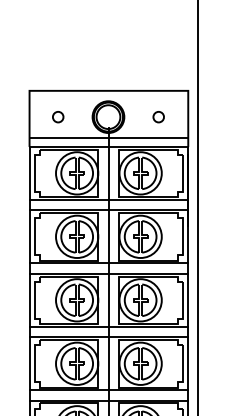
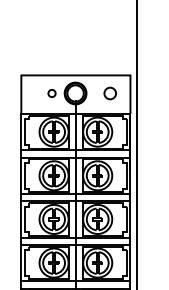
circle: (57, 117) -> (51, 93), moved
circle: (157, 117) -> (109, 93), size x1.6
line: (108, 138) -> (75, 108), removed

